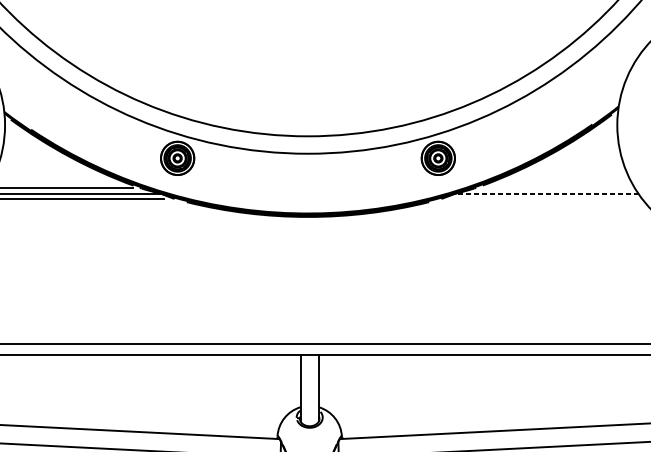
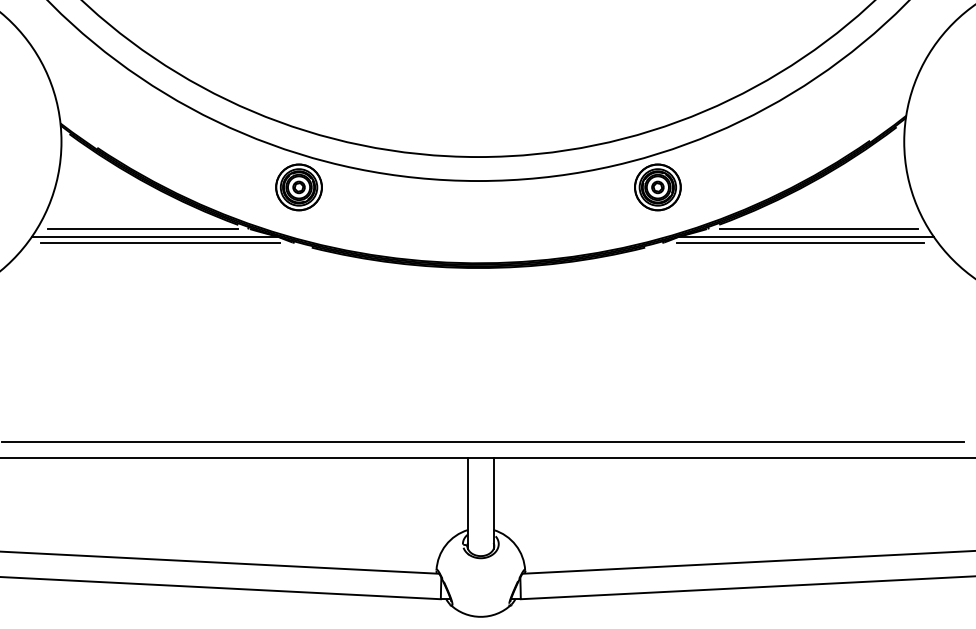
line: (555, 188) -> (818, 228), added
line: (546, 194) -> (806, 236), dashed -> solid
line: (541, 198) -> (800, 242), added

